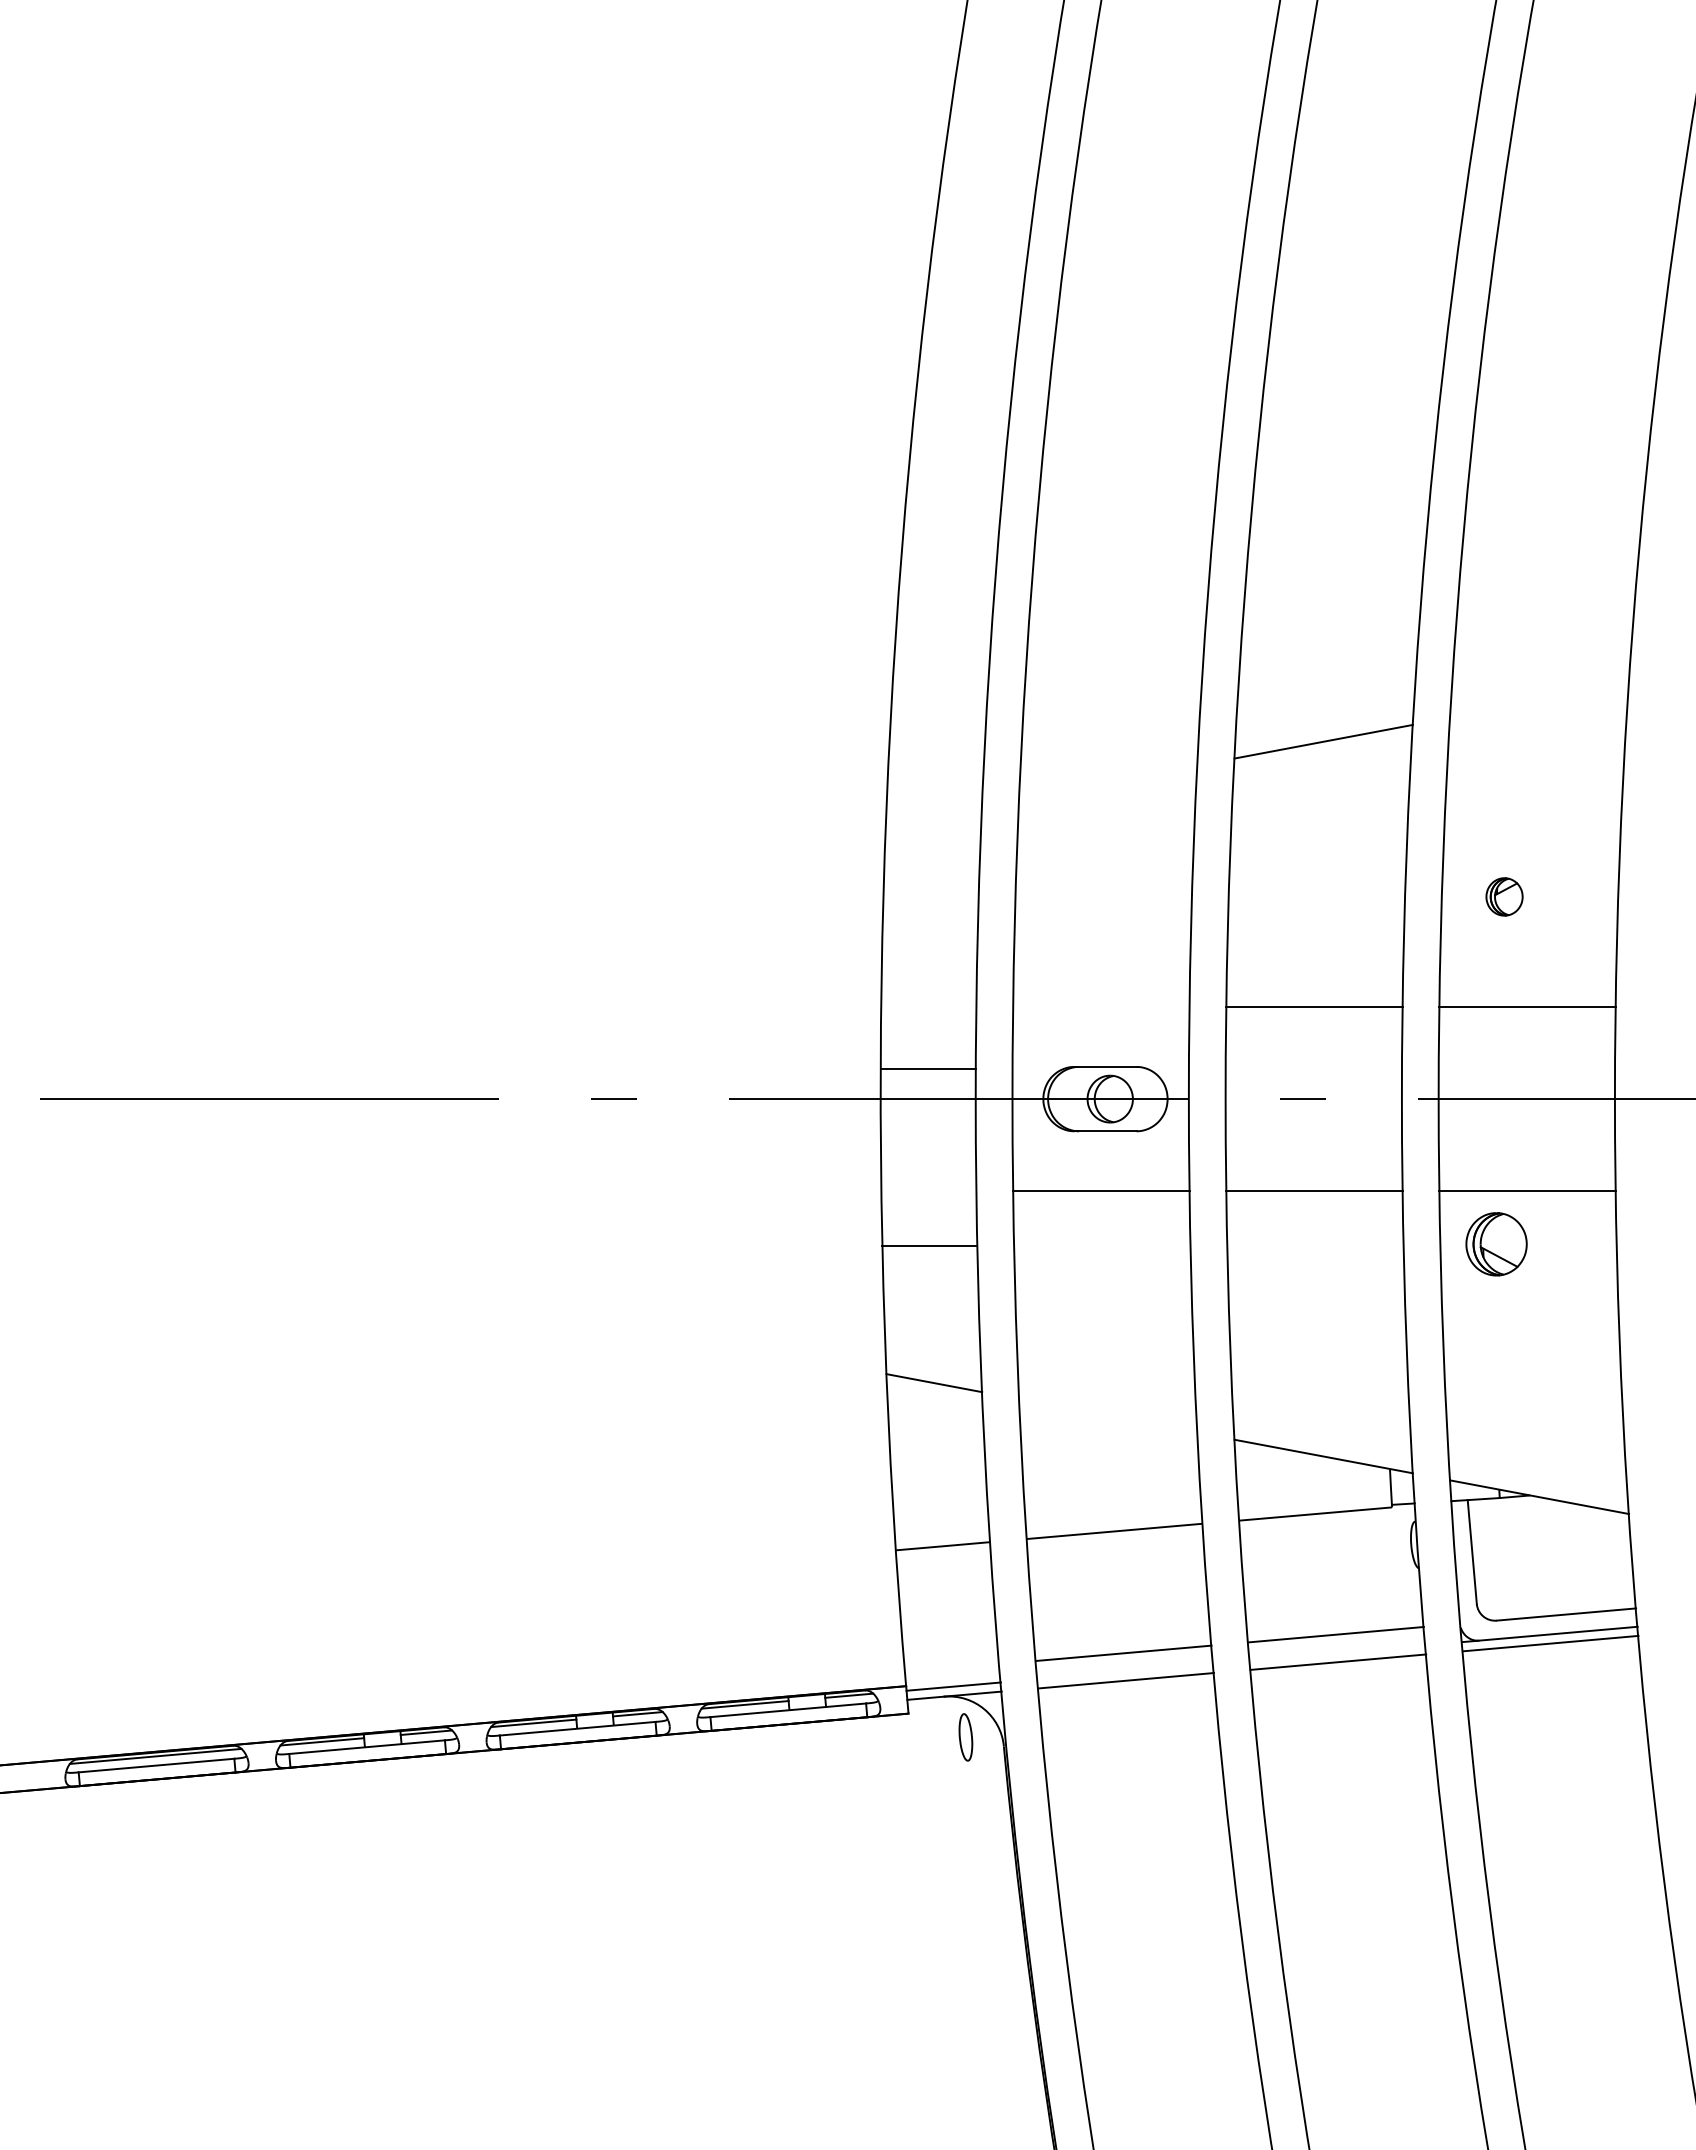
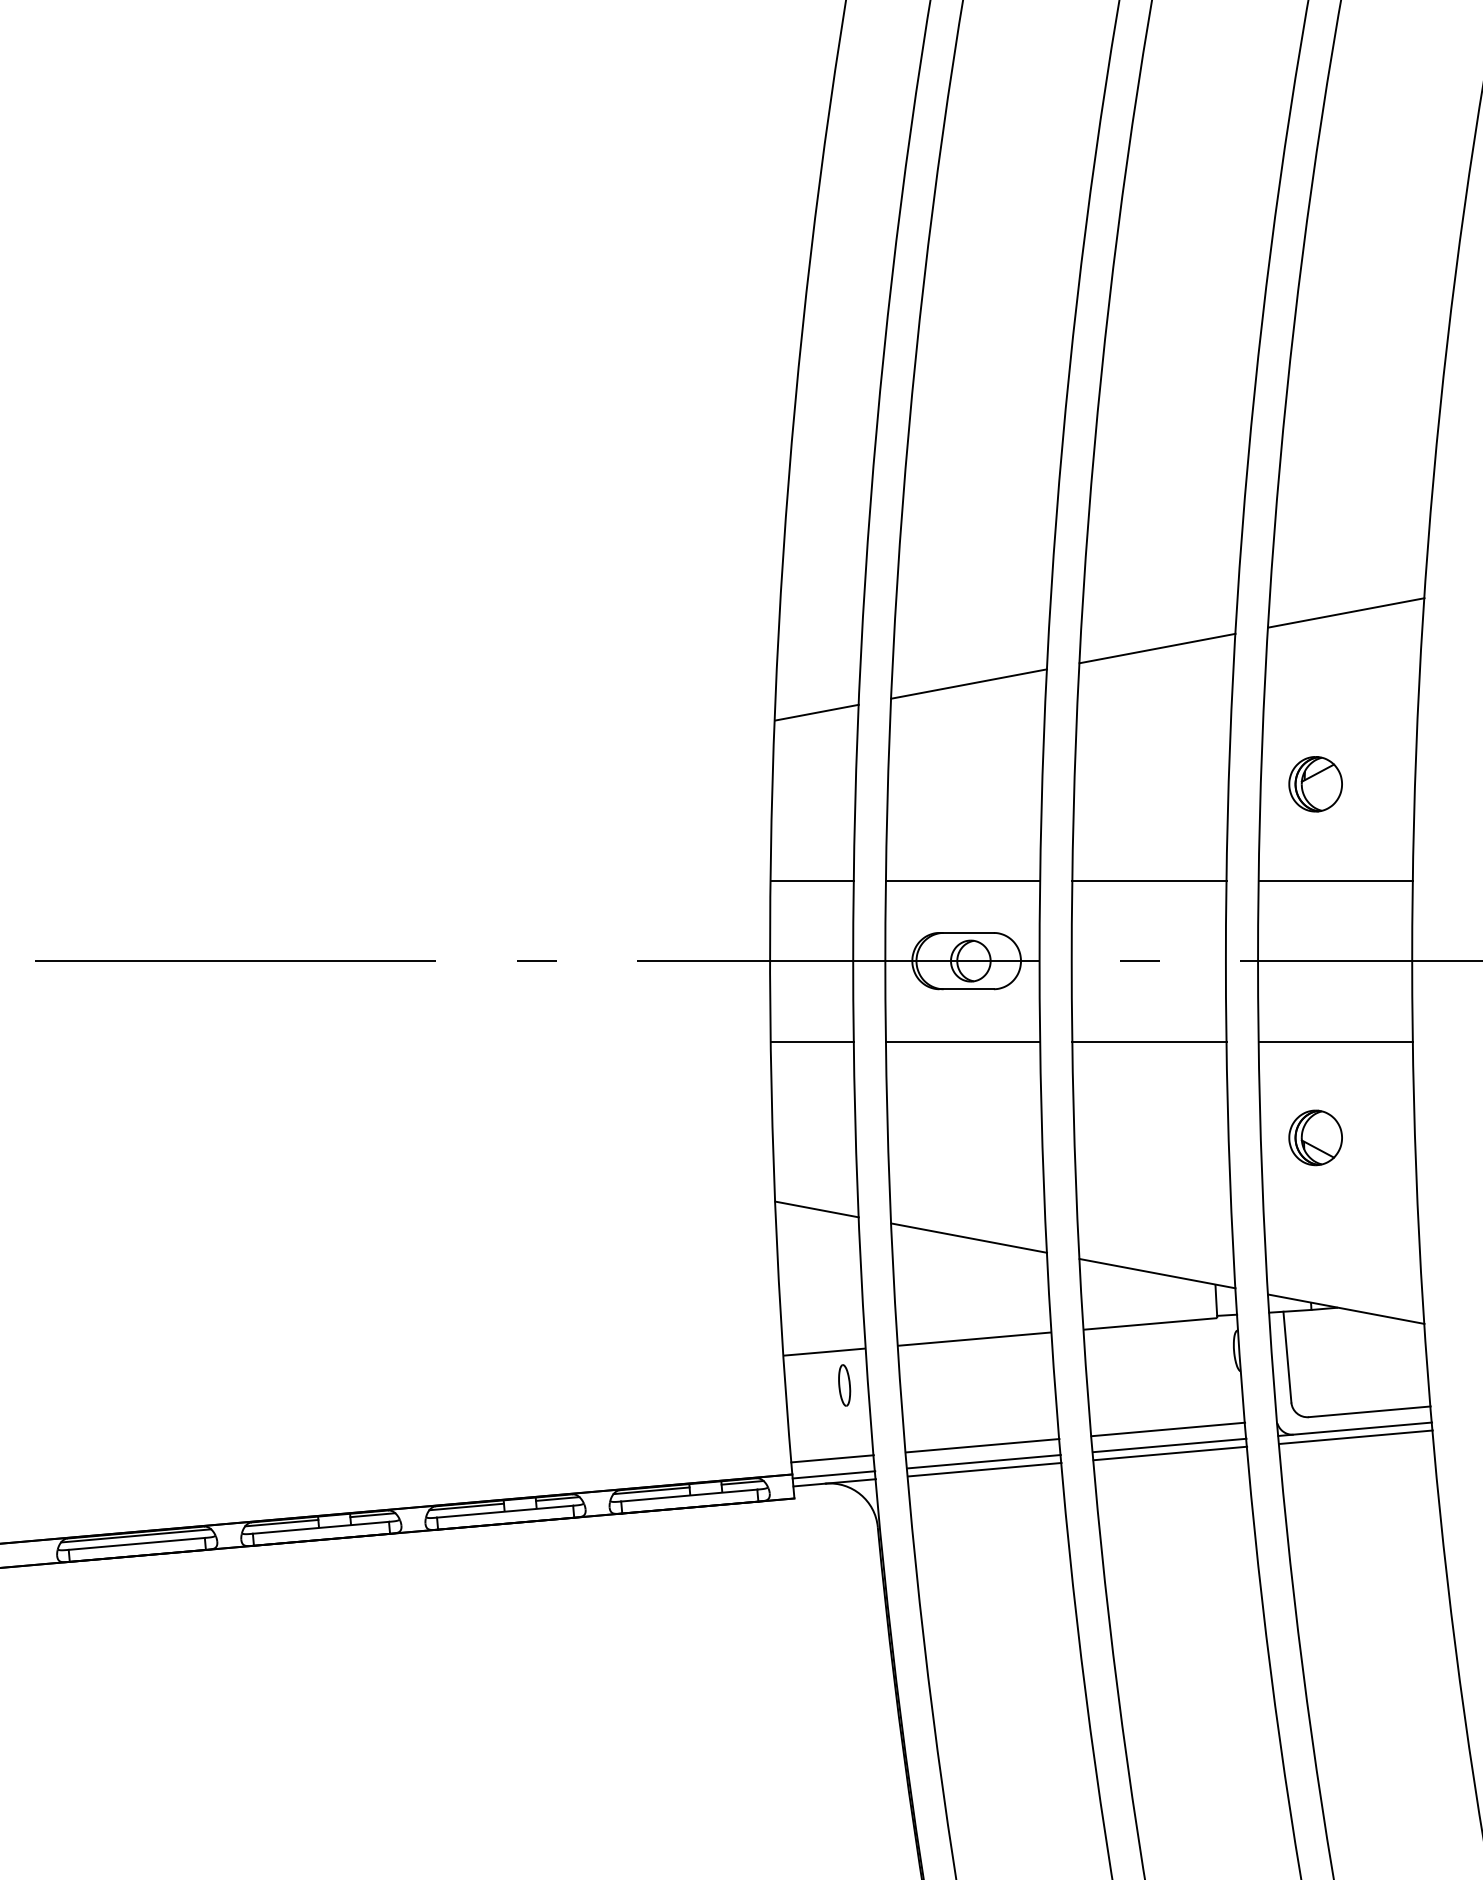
line: (1539, 700) -> (1346, 612), added
line: (1108, 782) -> (969, 684), added
line: (934, 815) -> (817, 713), added
part: (1504, 896) -> (1315, 783), size x1.67
line: (1101, 1007) -> (963, 880), added
line: (928, 1069) -> (811, 880), moved
part: (1496, 1244) -> (1315, 1138), moved
line: (928, 1246) -> (811, 1041), moved
line: (1108, 1415) -> (969, 1237), added
line: (1337, 1652) -> (1169, 1445), added
line: (951, 1668) -> (832, 1459), added
line: (1125, 1671) -> (984, 1461), added
part: (965, 1737) -> (844, 1385), moved

